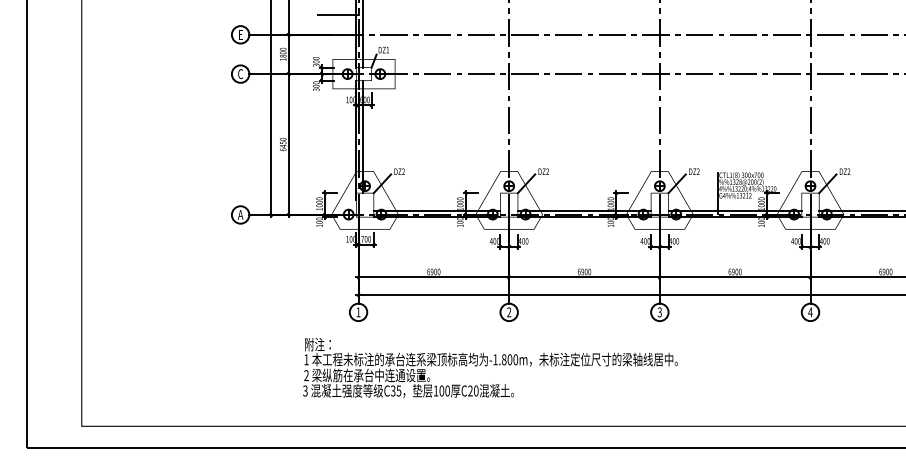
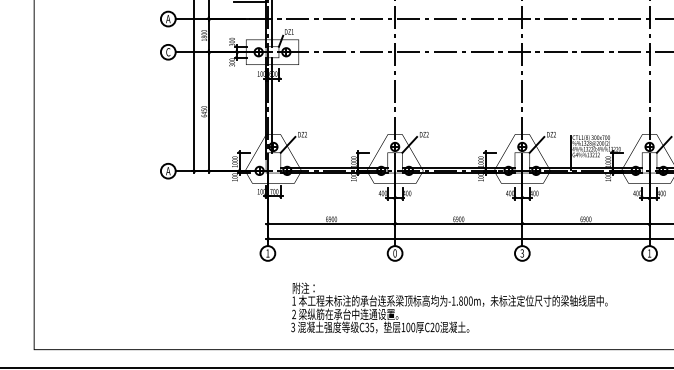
text: (240, 34) -> (168, 18), E -> A
text: (509, 312) -> (395, 253), 2 -> 0
text: (810, 312) -> (649, 253), 4 -> 1
text: (490, 367) -> (449, 307), moved

